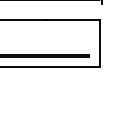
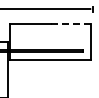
line: (74, 19) -> (71, 23), solid -> dashed

